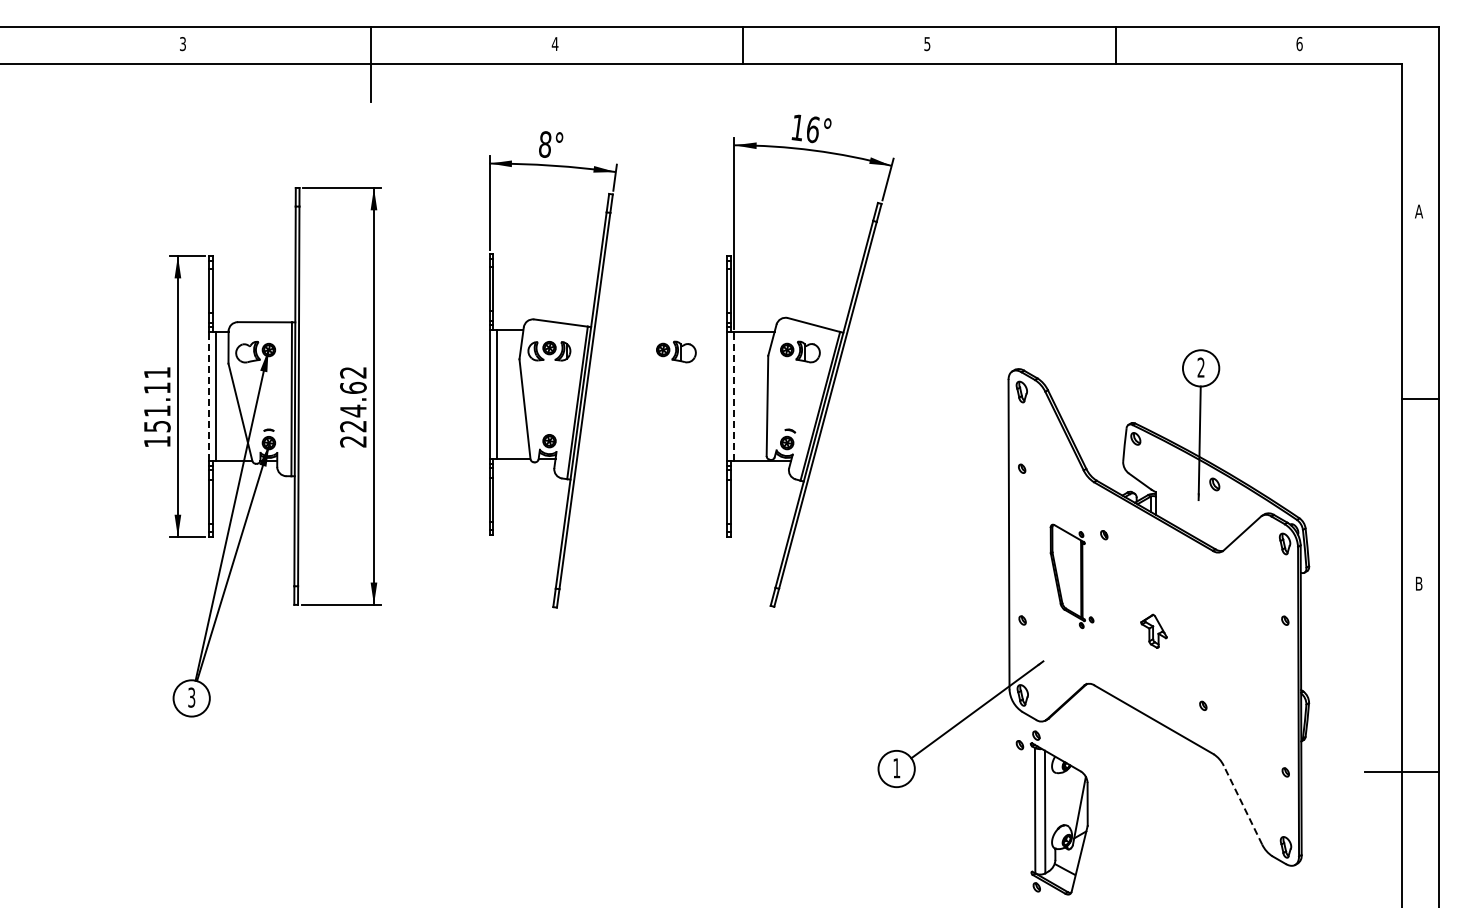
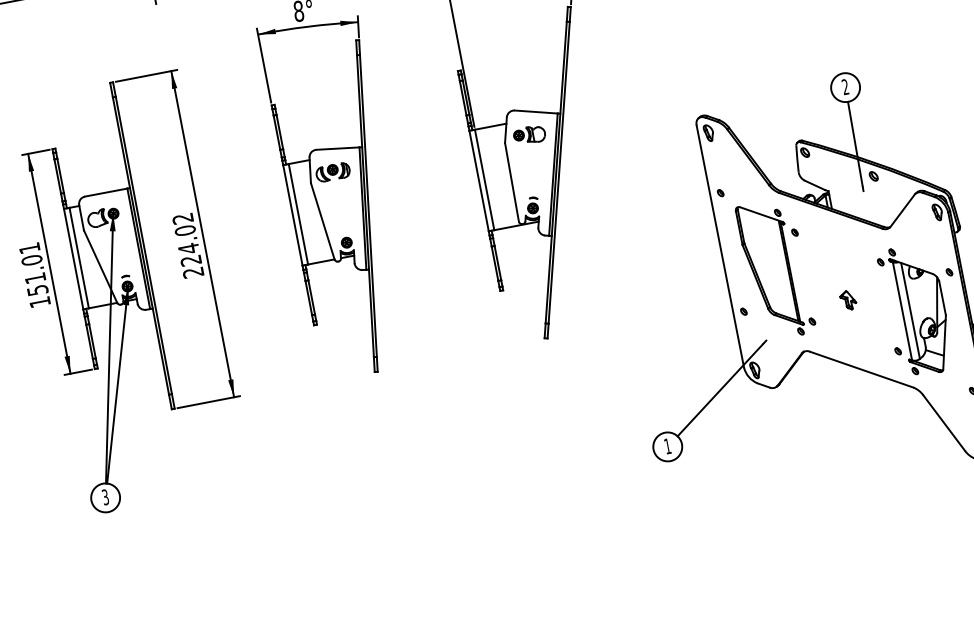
part: (676, 351) -> (432, 153), removed
text: (353, 387) -> (185, 230), 224.62 -> 224.02
text: (157, 388) -> (32, 260), 151.11 -> 151.01
line: (209, 396) -> (74, 259), dashed -> solid
line: (734, 396) -> (484, 179), dashed -> solid
part: (1071, 576) -> (775, 269), size x1.67
part: (1153, 631) -> (847, 300), size x0.71
line: (1243, 805) -> (944, 423), dashed -> solid
part: (1051, 812) -> (915, 310), moved

